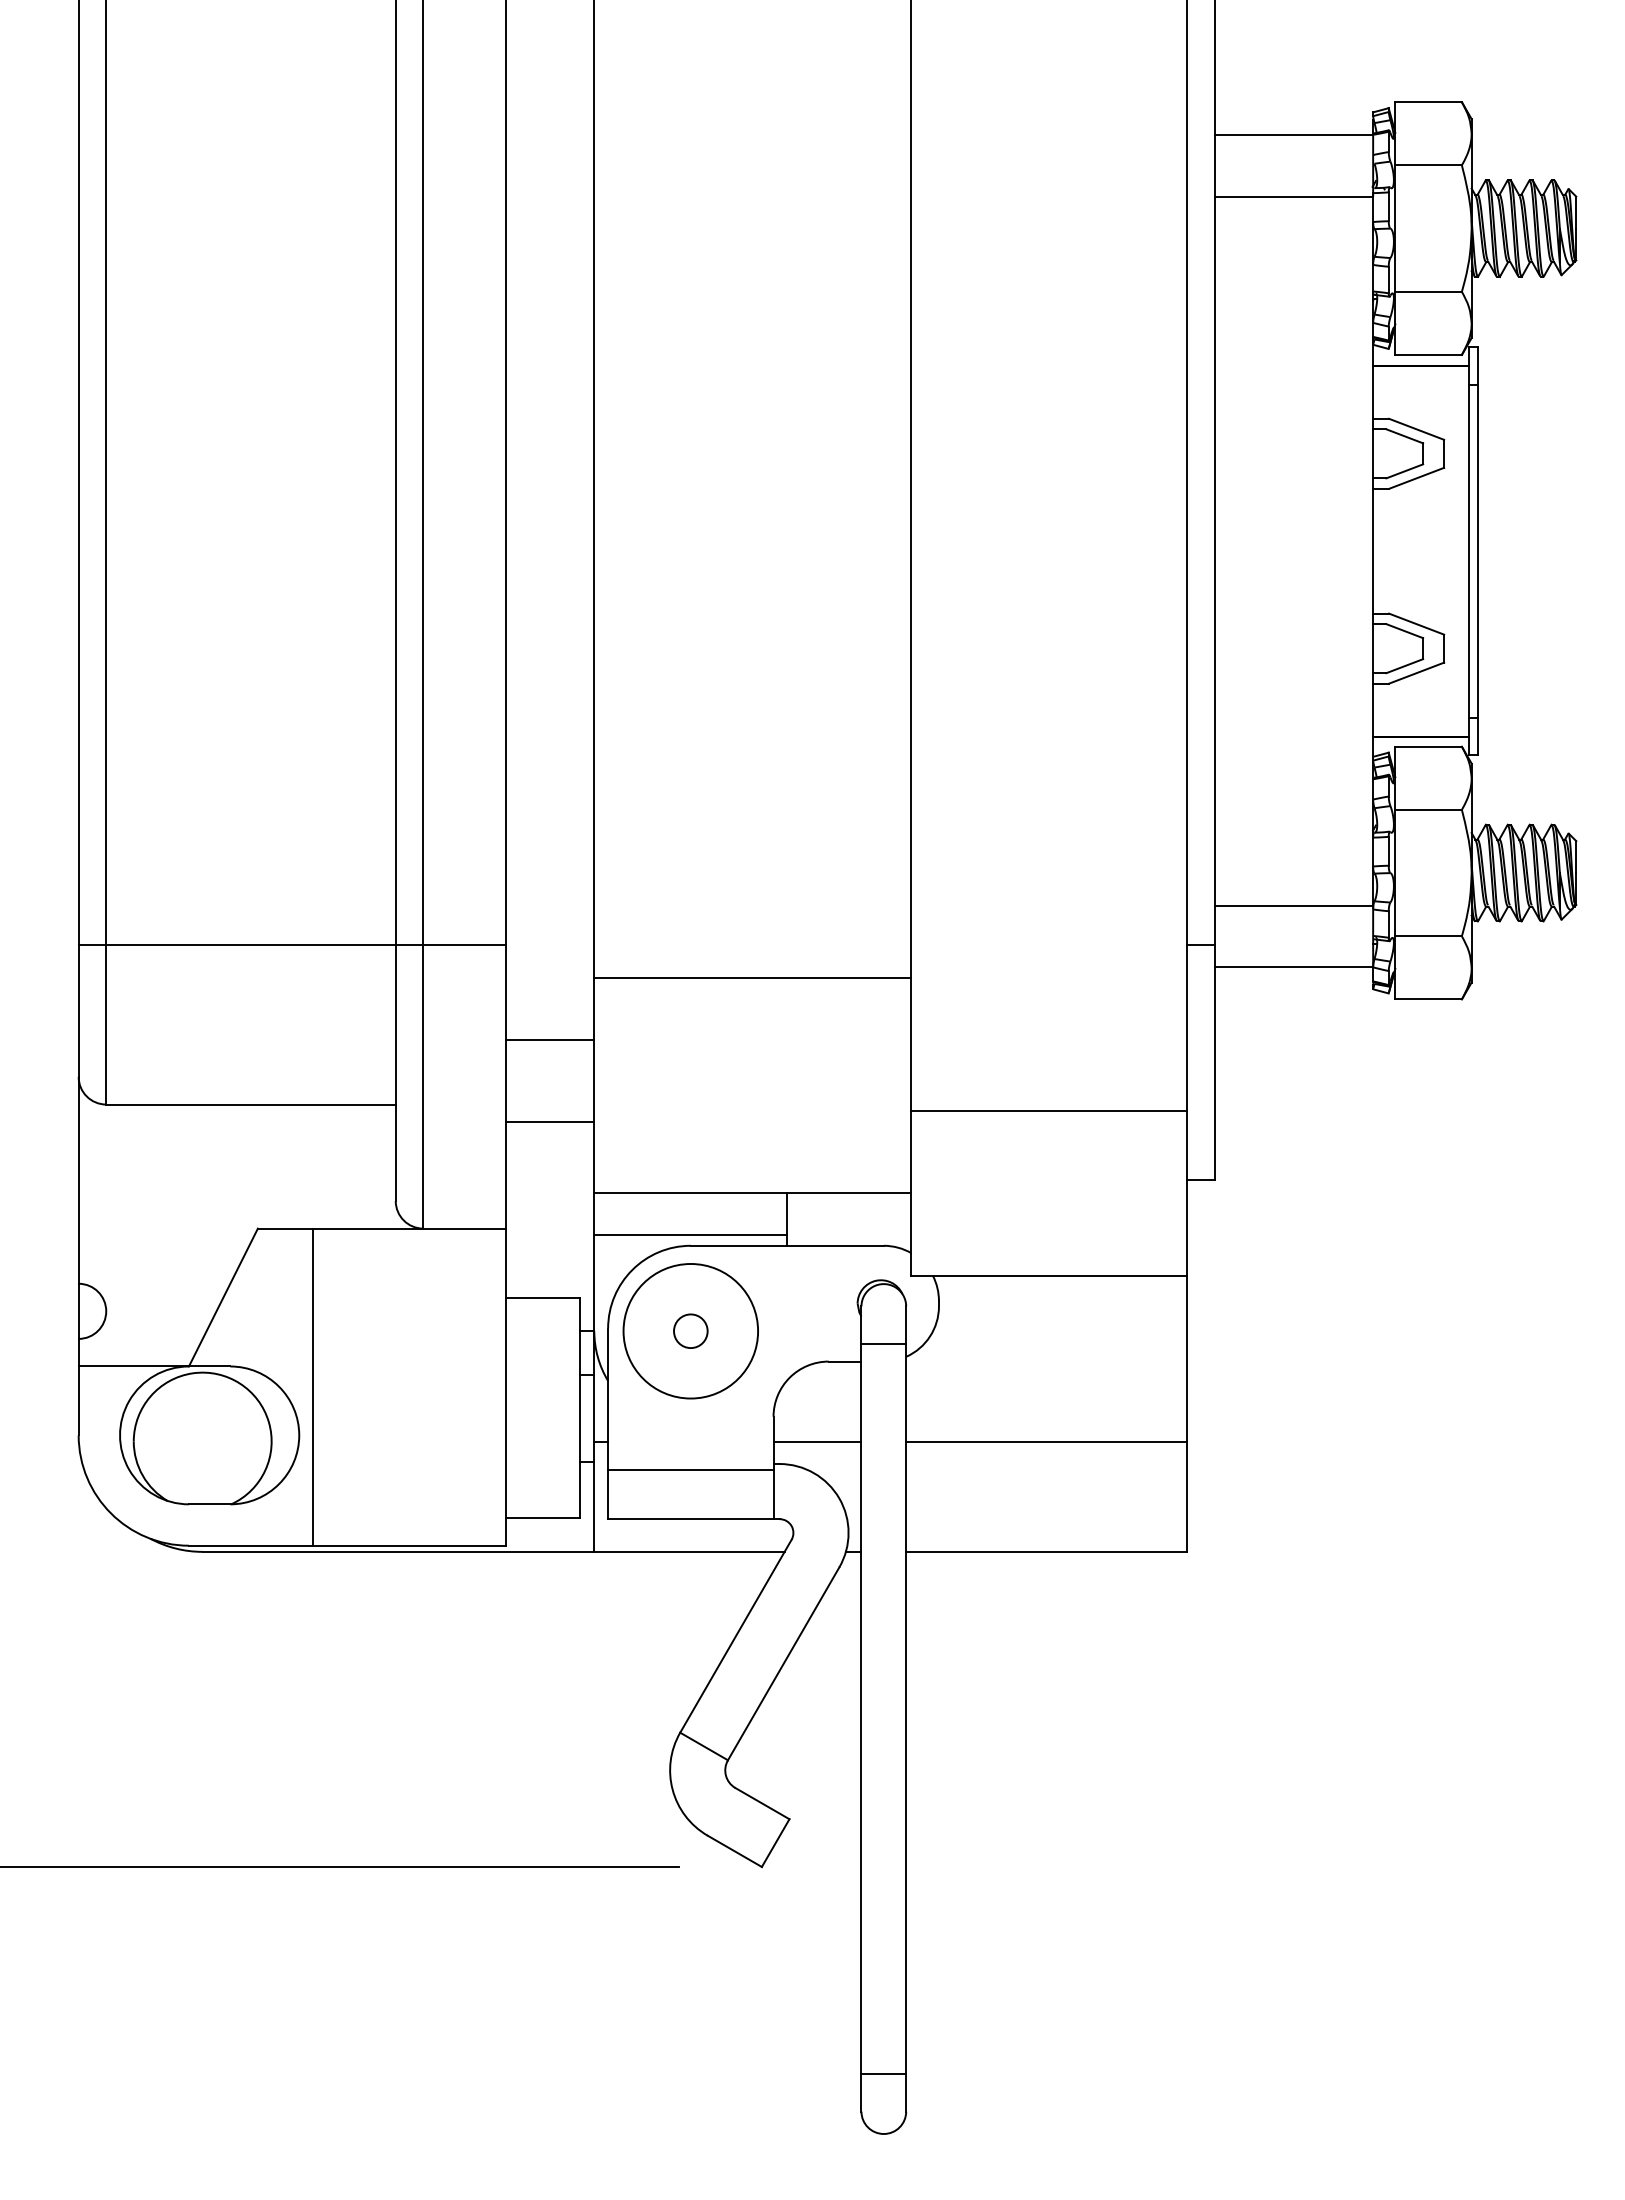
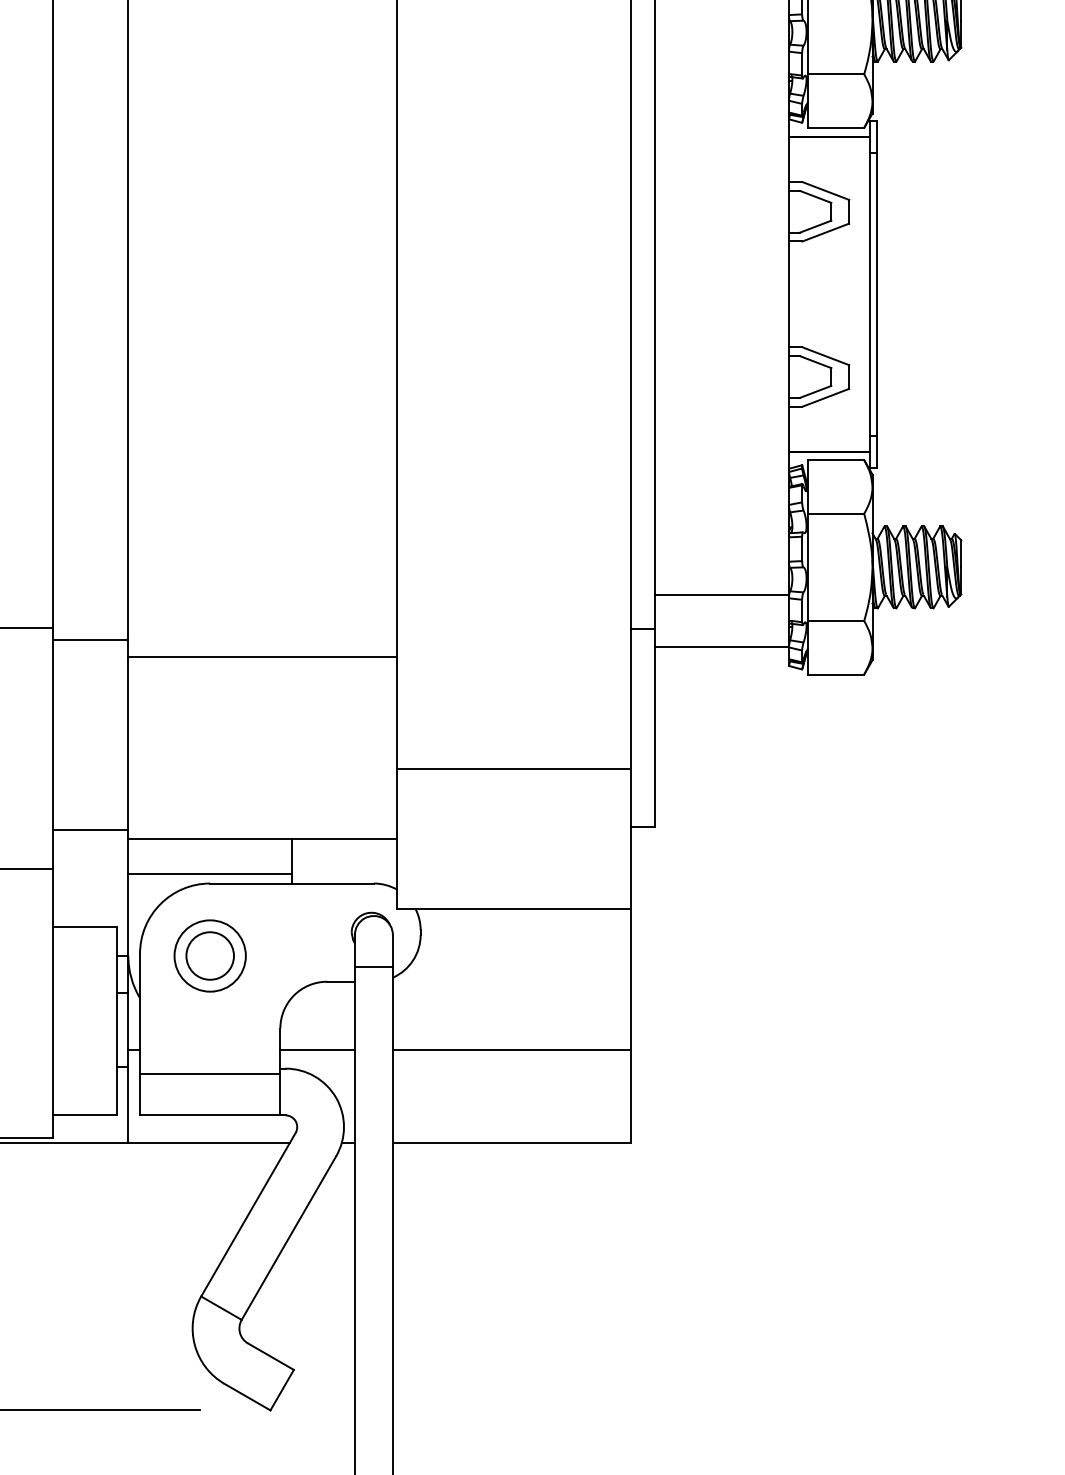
line: (550, 1039) -> (91, 639), moved
line: (550, 1121) -> (91, 829), moved
circle: (690, 1331) -> (209, 956), size x0.62
circle: (690, 1331) -> (209, 956), size x1.67

